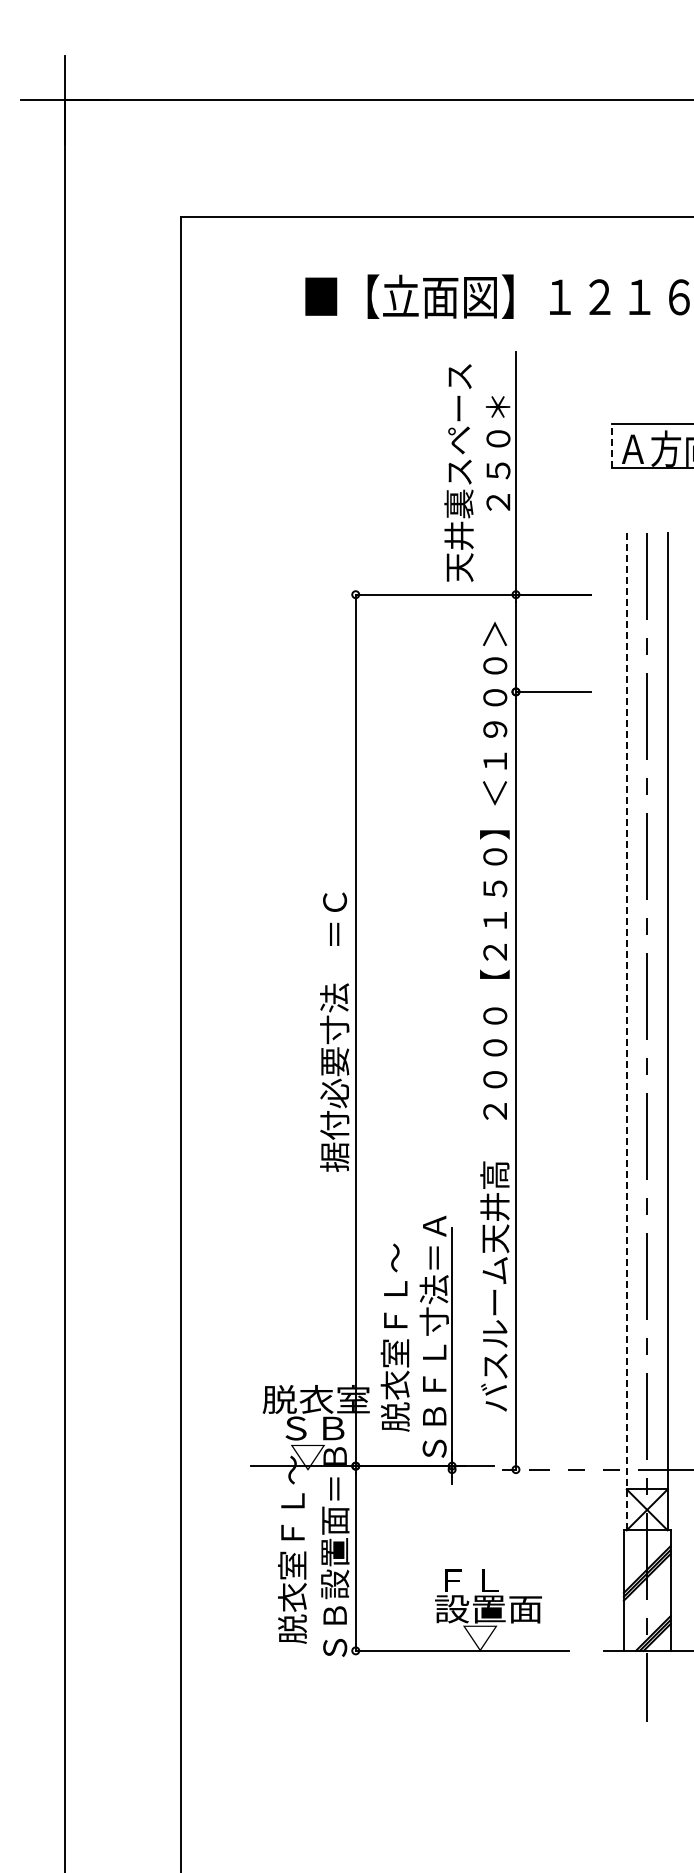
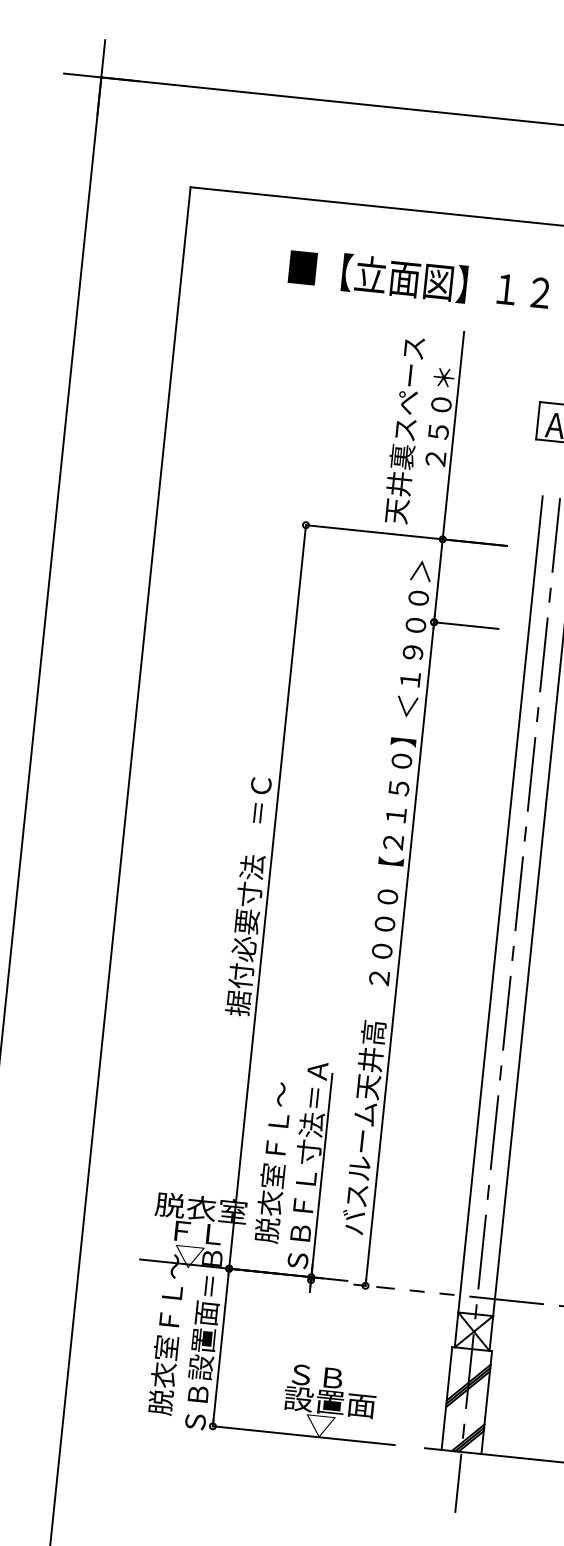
line: (612, 445) -> (538, 420), dashed -> solid
line: (626, 1031) -> (498, 921), dashed -> solid
text: (314, 1428) -> (197, 1232), ＳＢ -> ＦＬ
text: (470, 1580) -> (316, 1376), ＦＬ -> ＳＢ

